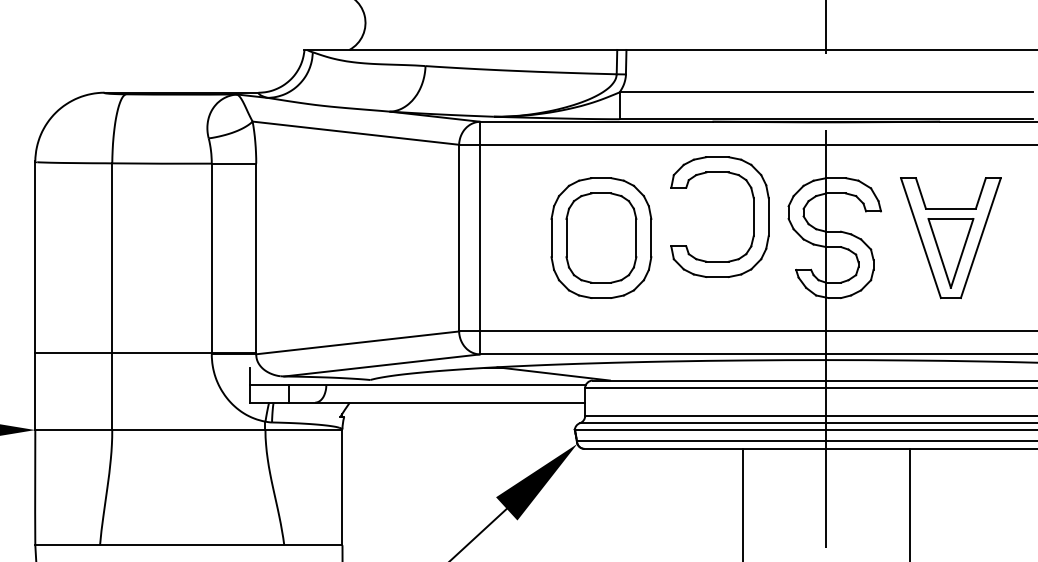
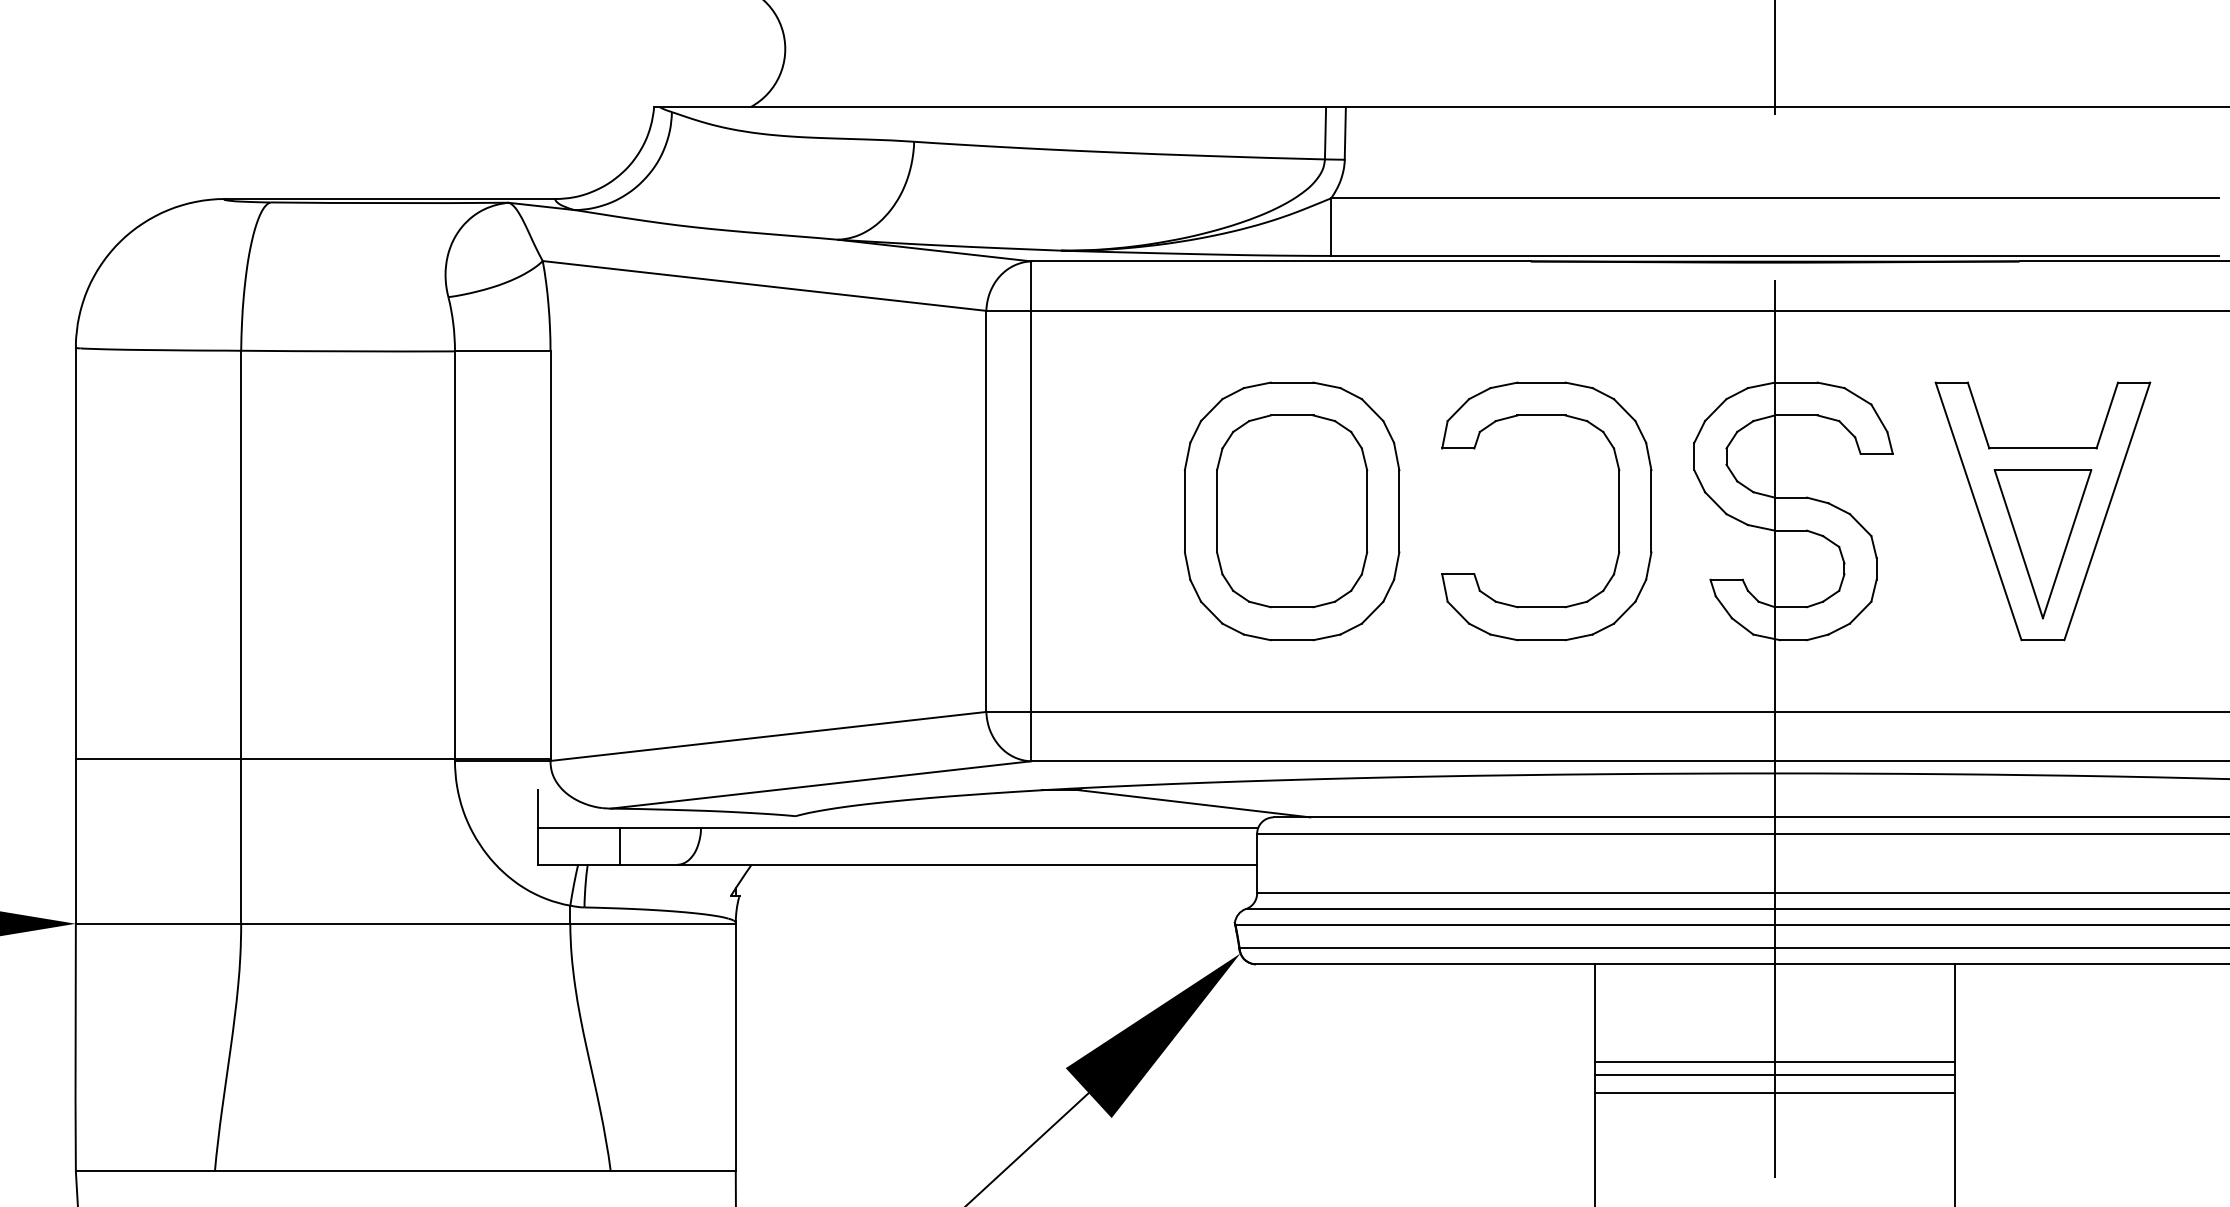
part: (753, 216) -> (1618, 510), moved
line: (825, 494) -> (1773, 1062), added
line: (825, 500) -> (1773, 1075), added
line: (825, 508) -> (1773, 1092), added

